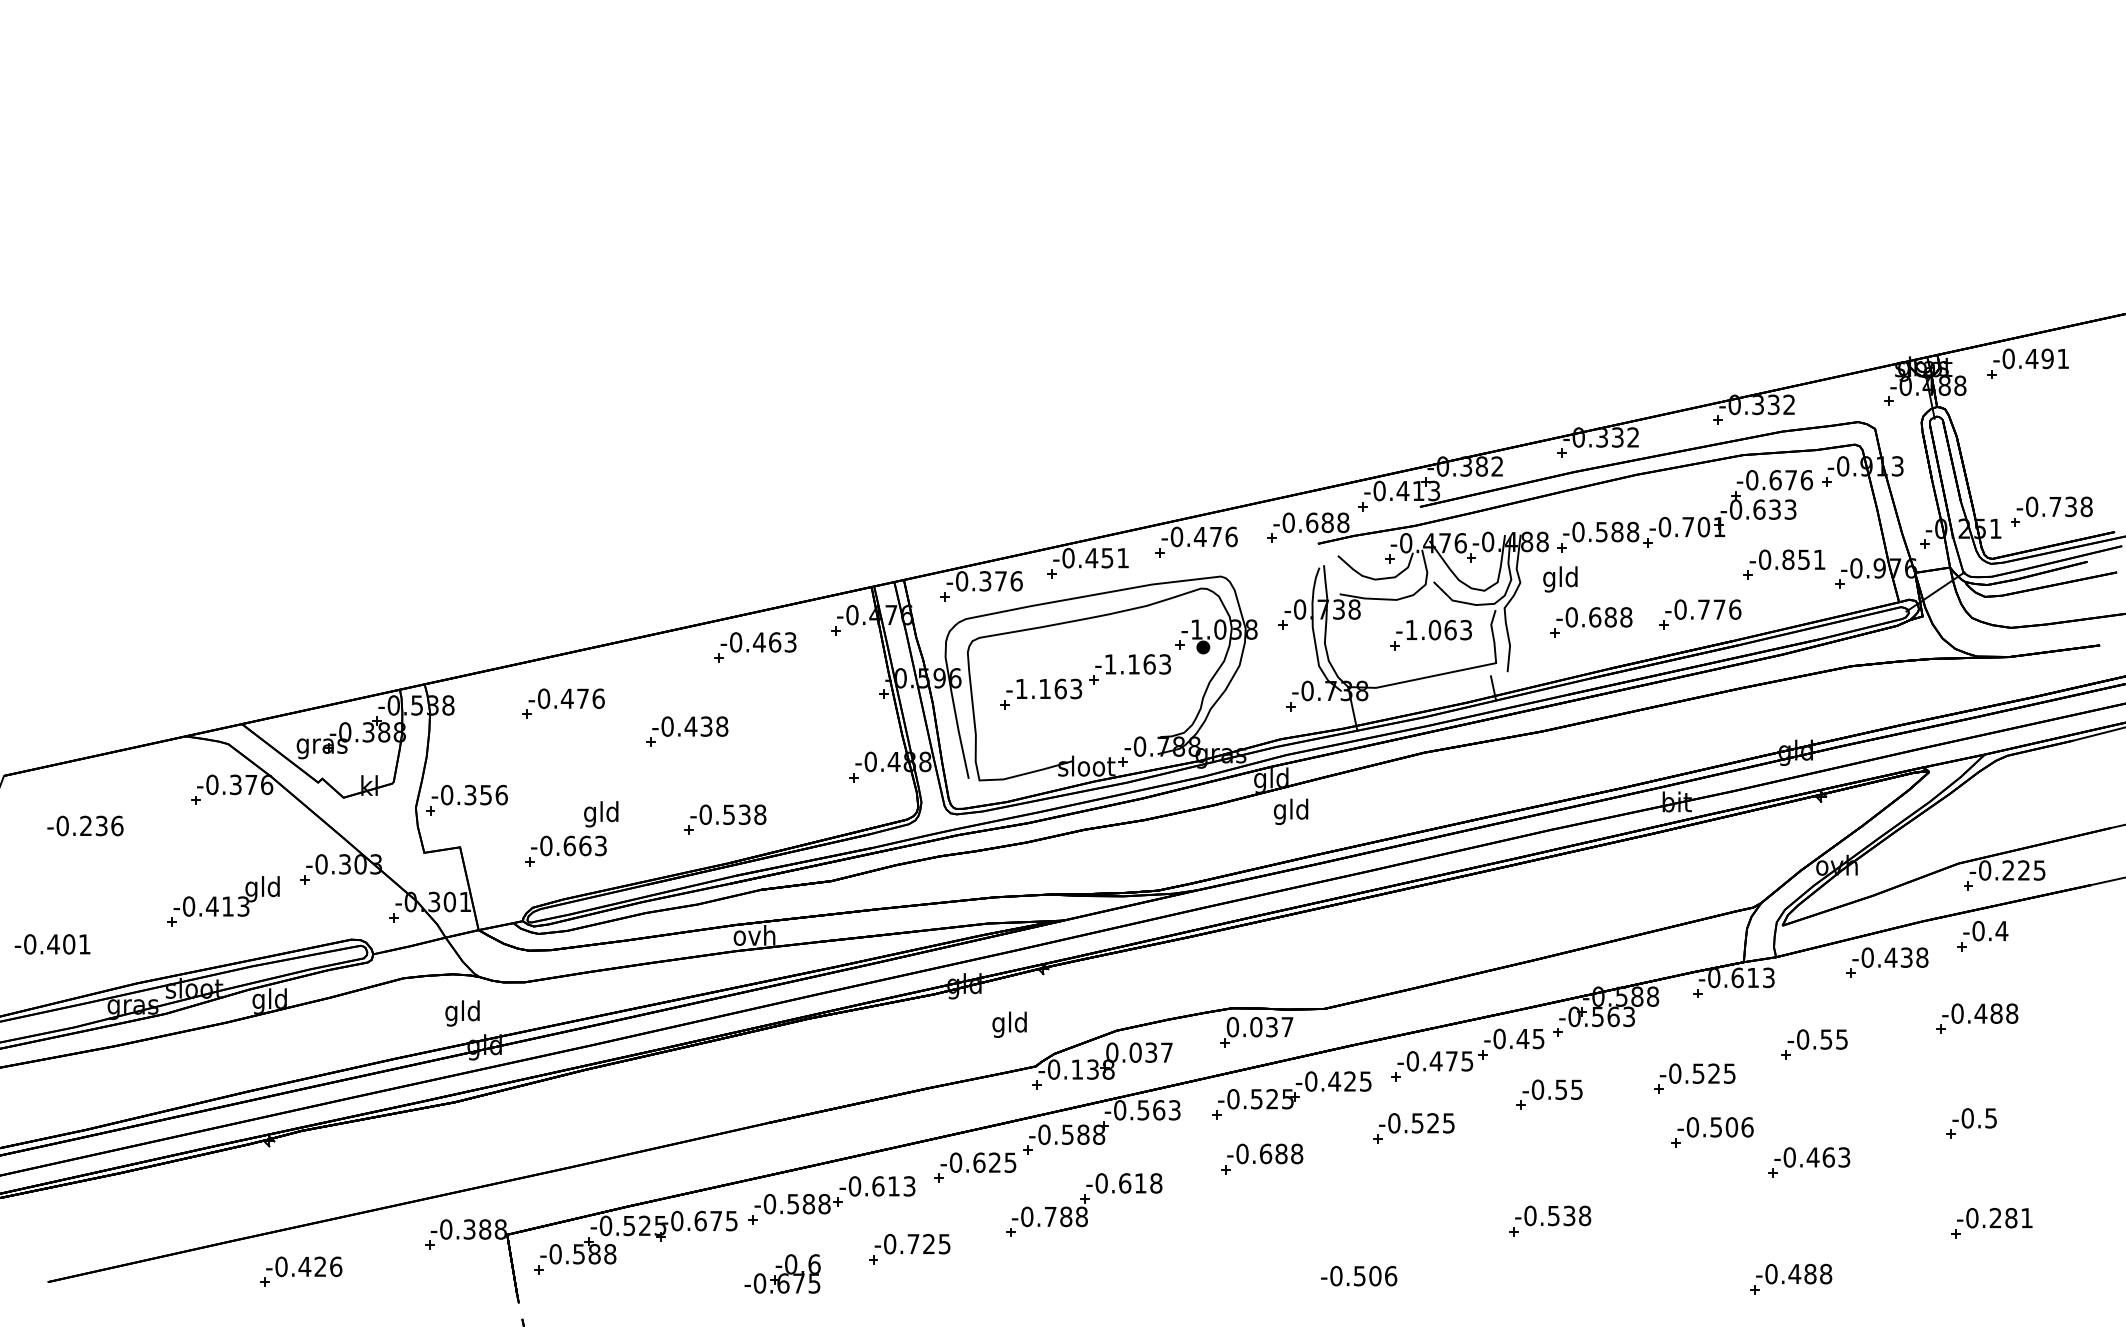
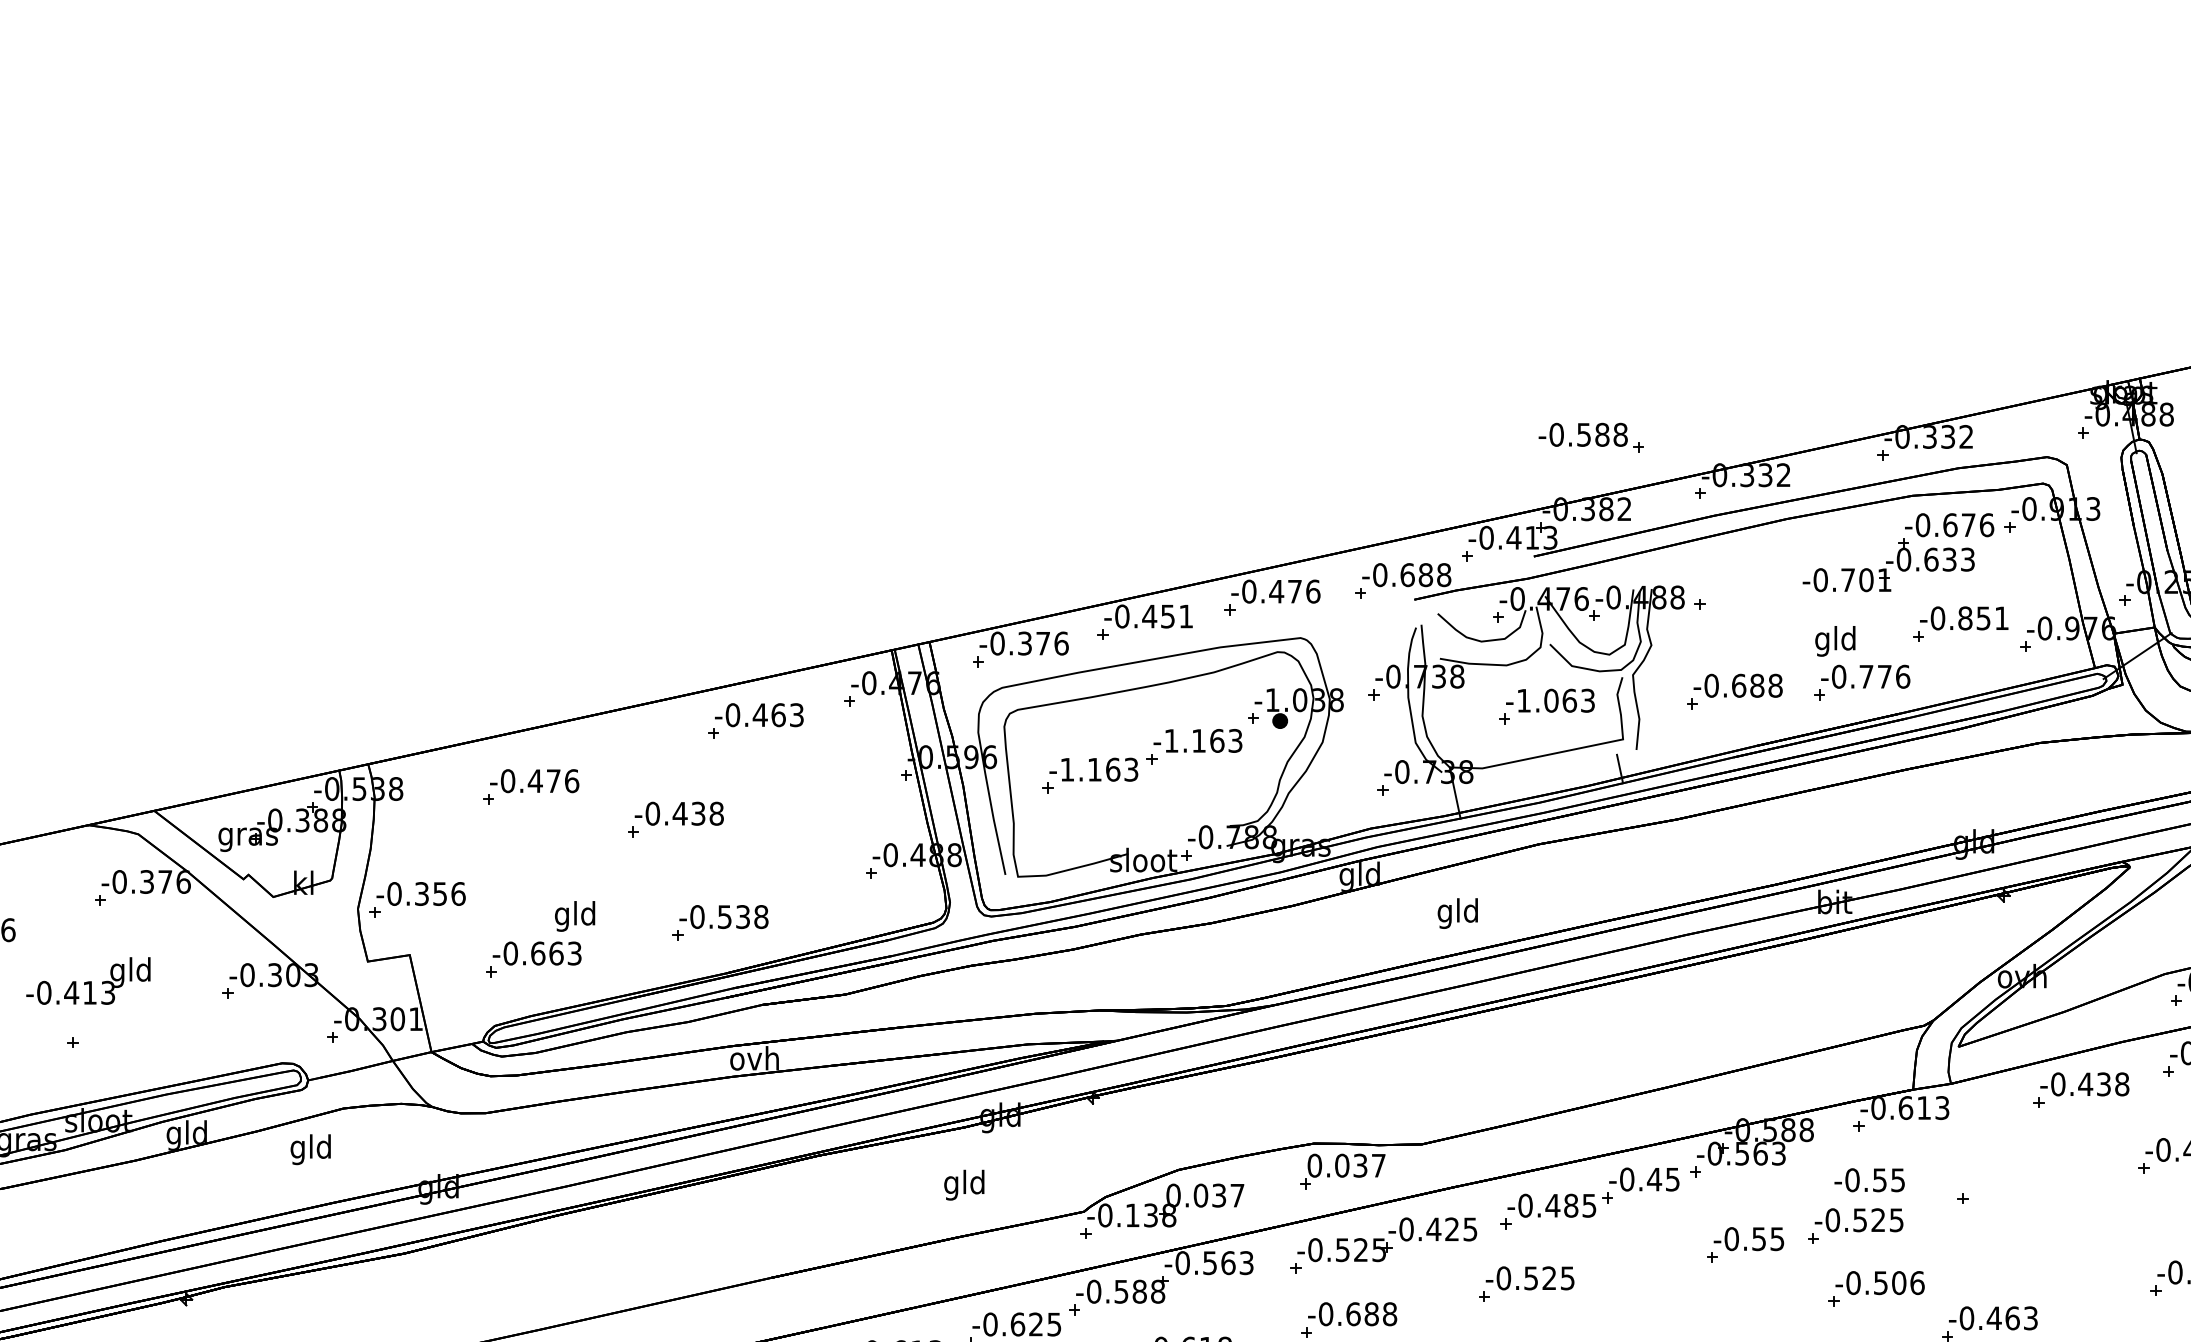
part: (1607, 534) -> (1590, 437), moved
text: (1560, 579) -> (1835, 641), moved
text: (1290, 811) -> (1457, 913), moved
text: (226, 896) -> (88, 981), moved
text: (462, 1013) -> (310, 1149), moved
text: (1009, 1024) -> (964, 1184), moved
text: (1817, 1039) -> (1869, 1180), moved
text: (1451, 1061) -> (1570, 1205), -0.475 -> -0.485
part: (1549, 1094) -> (1745, 1244), moved

